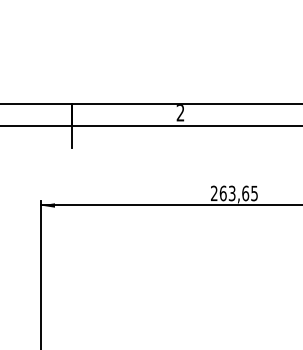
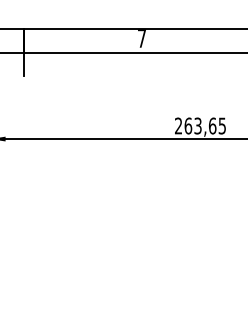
text: (180, 113) -> (141, 39), 2 -> 7

